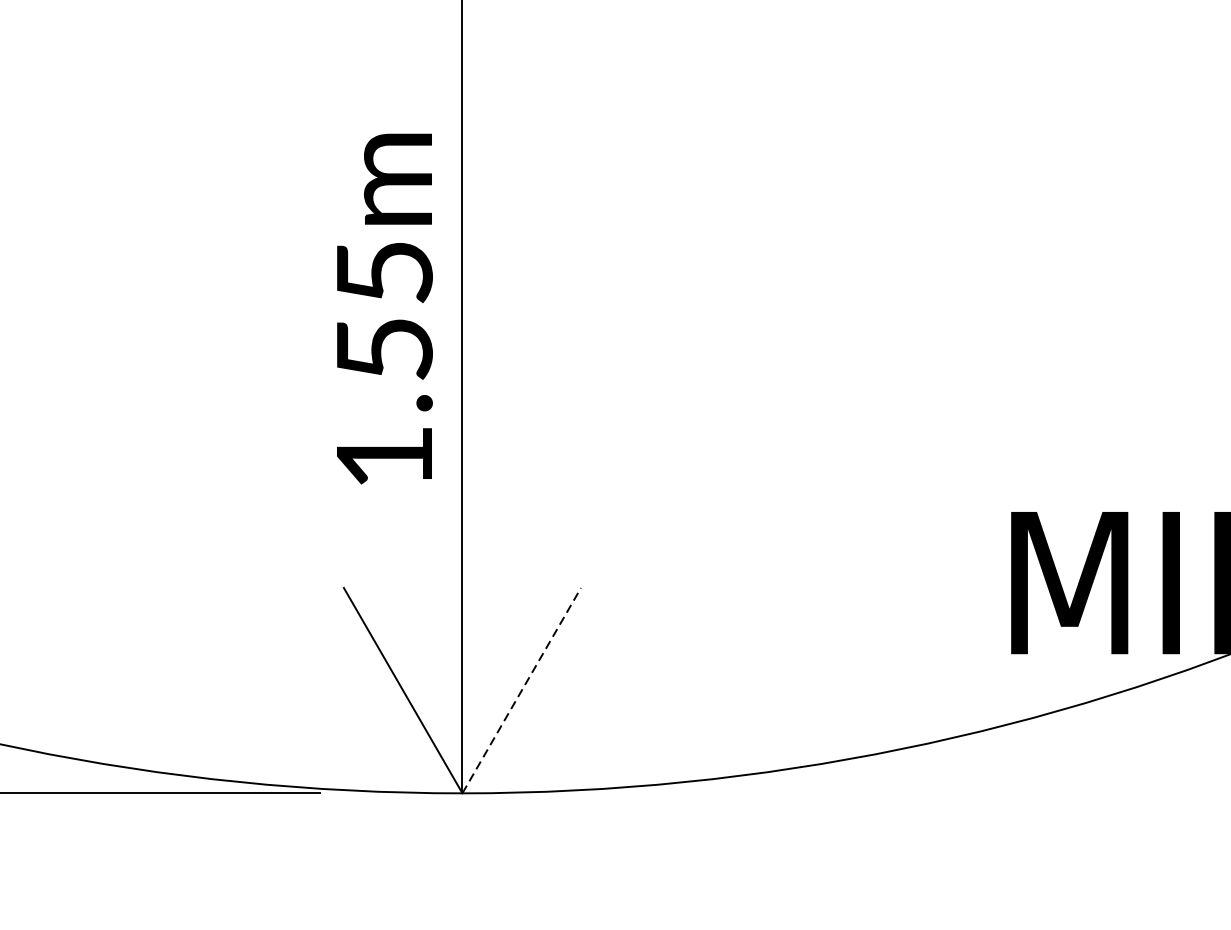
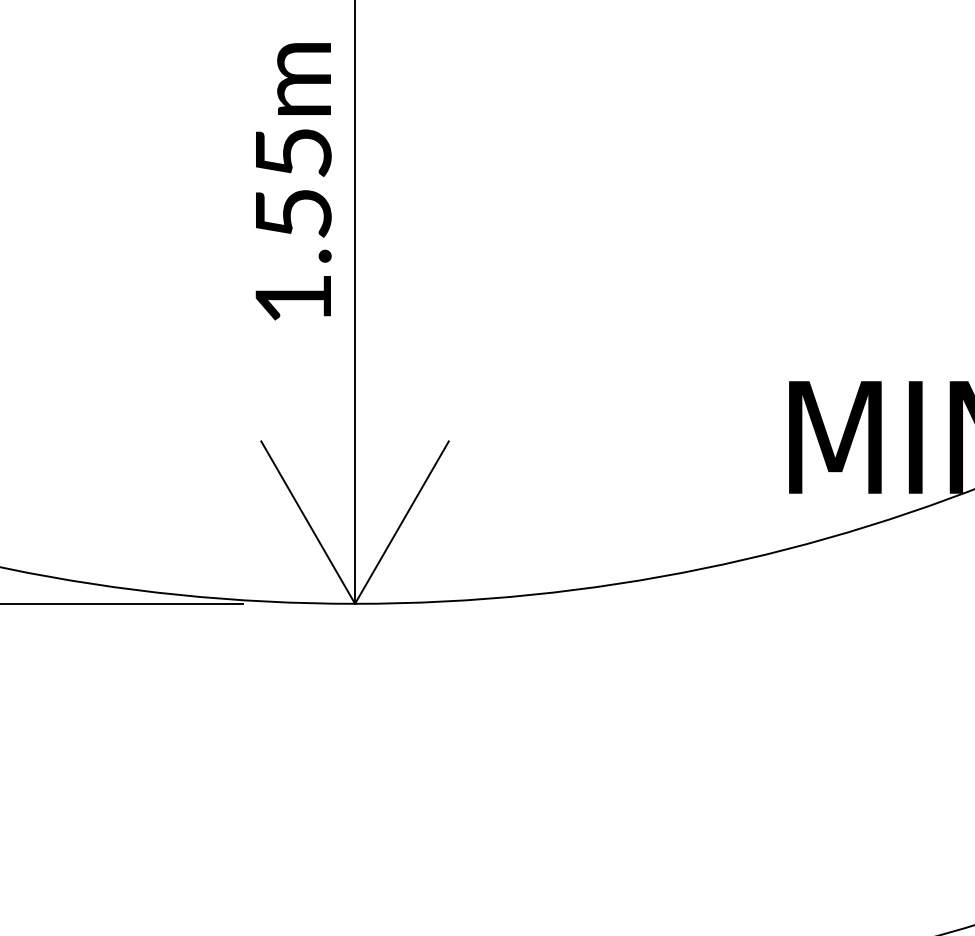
text: (384, 308) -> (293, 181), moved
line: (521, 690) -> (401, 522), dashed -> solid

